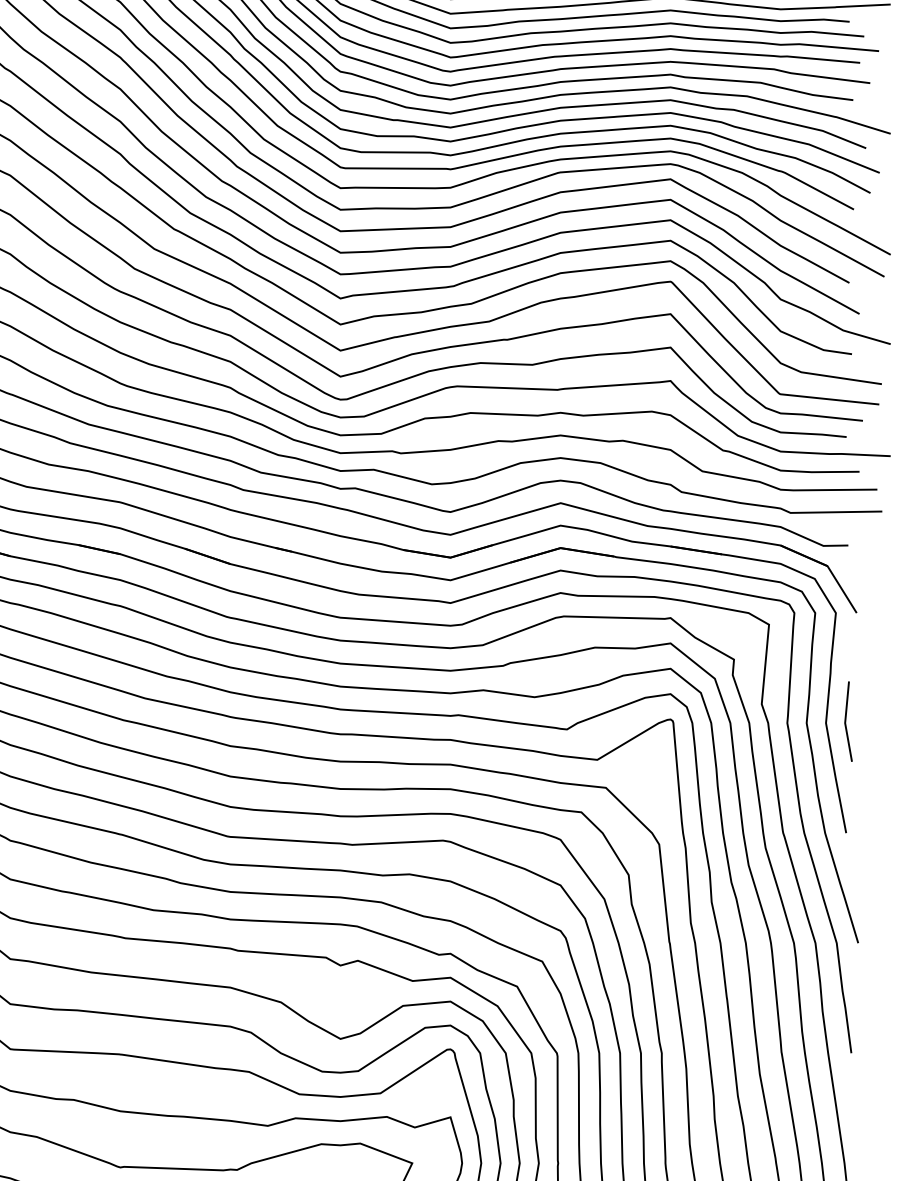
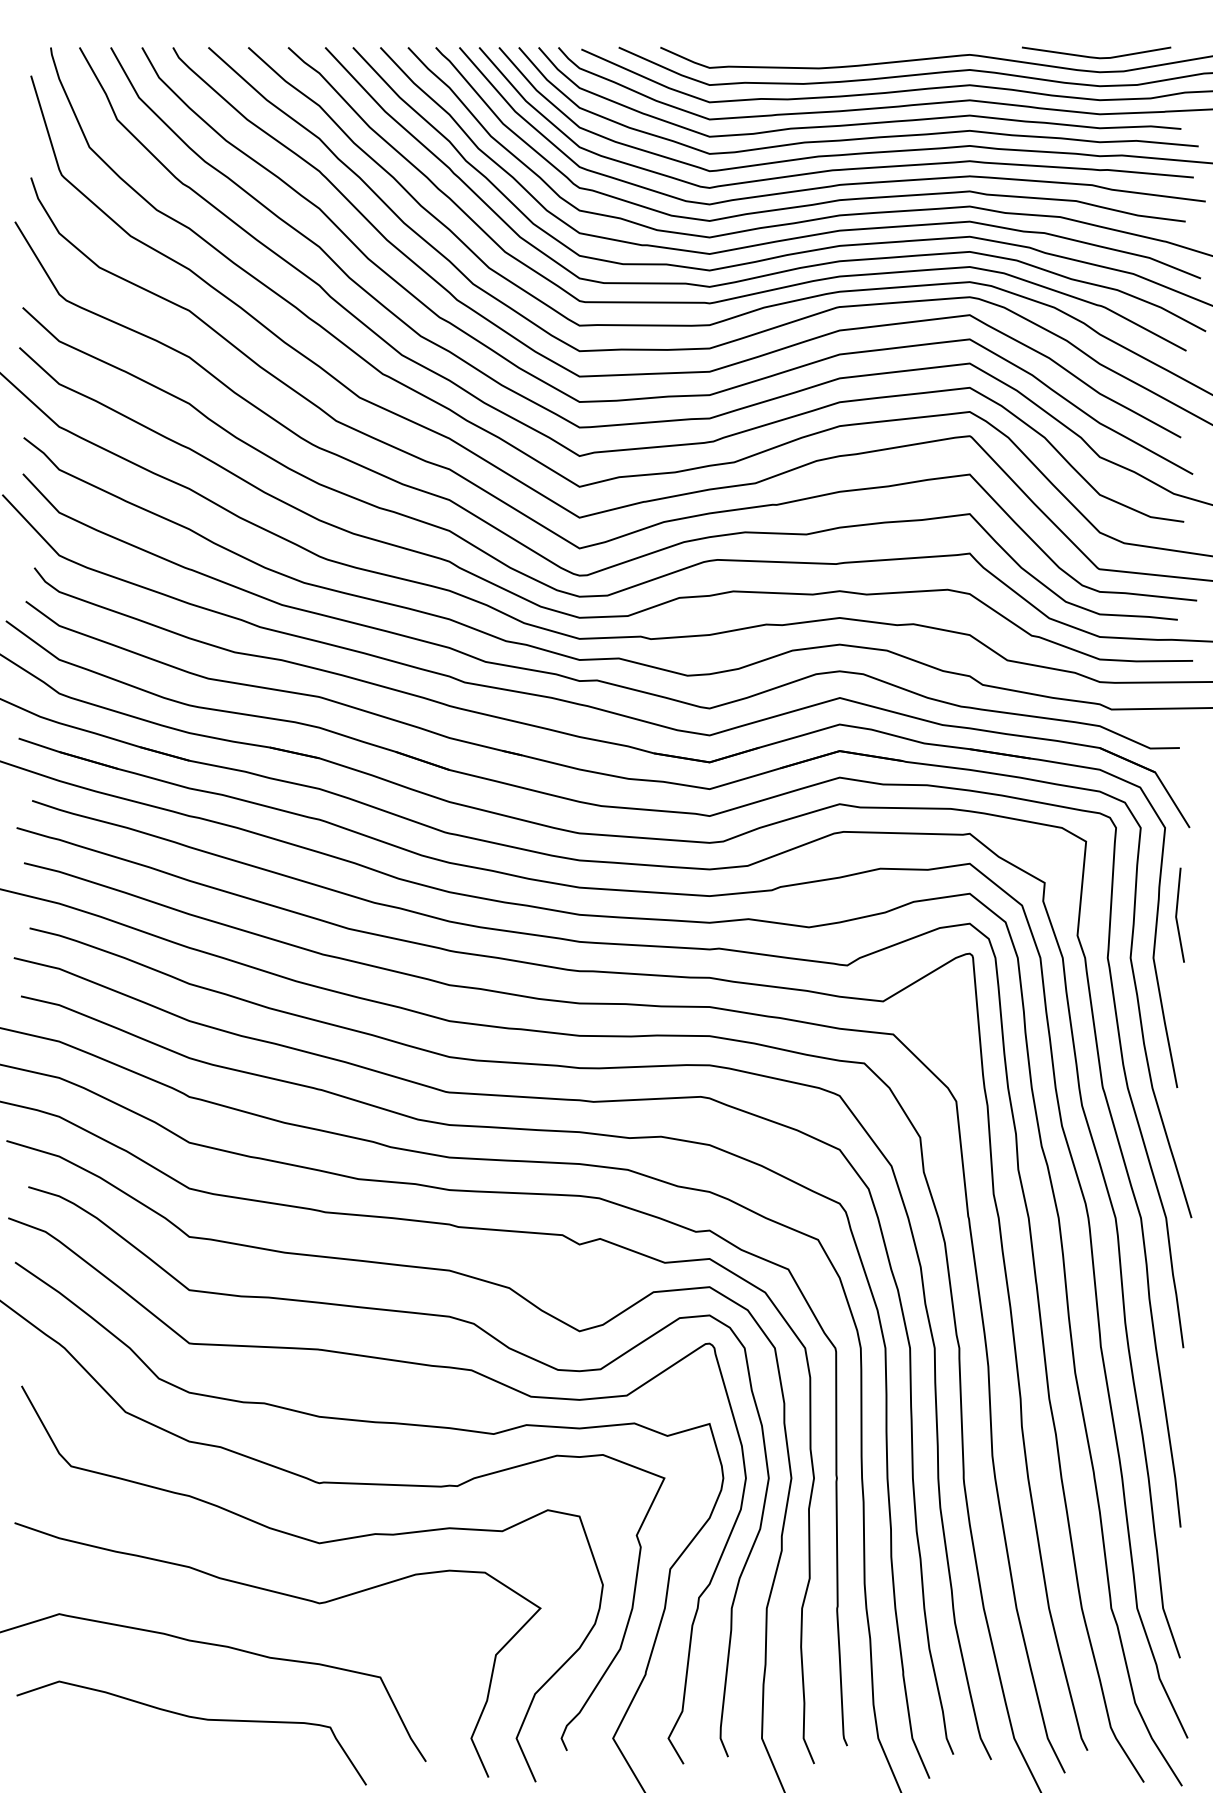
line: (846, 721) -> (1177, 914), moved

